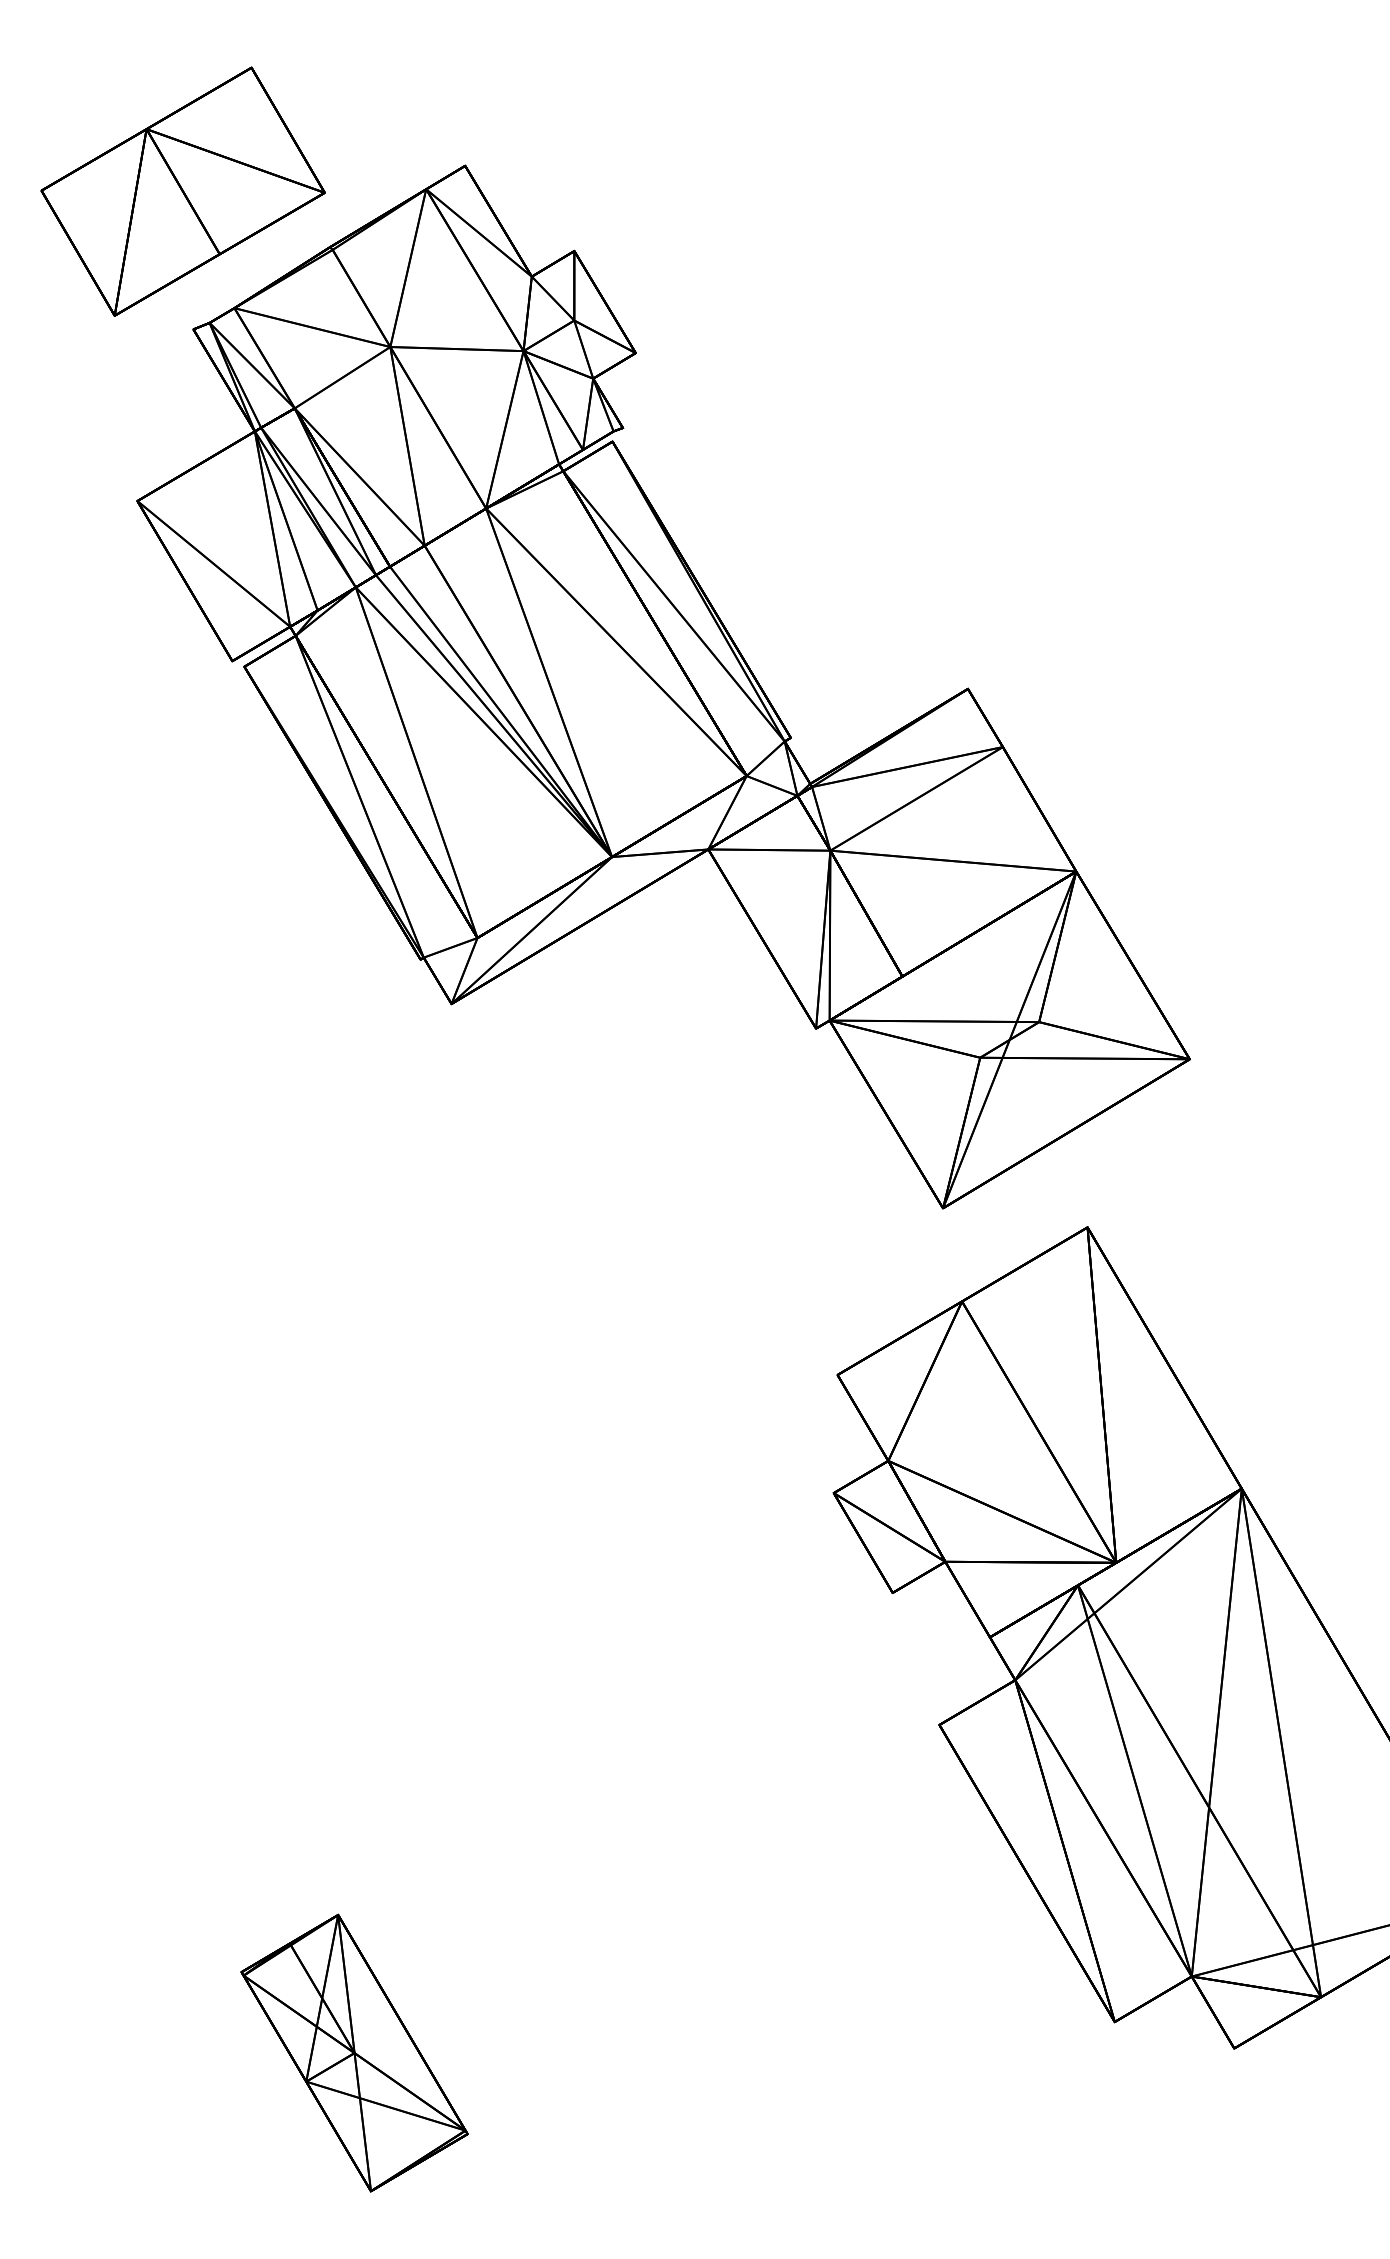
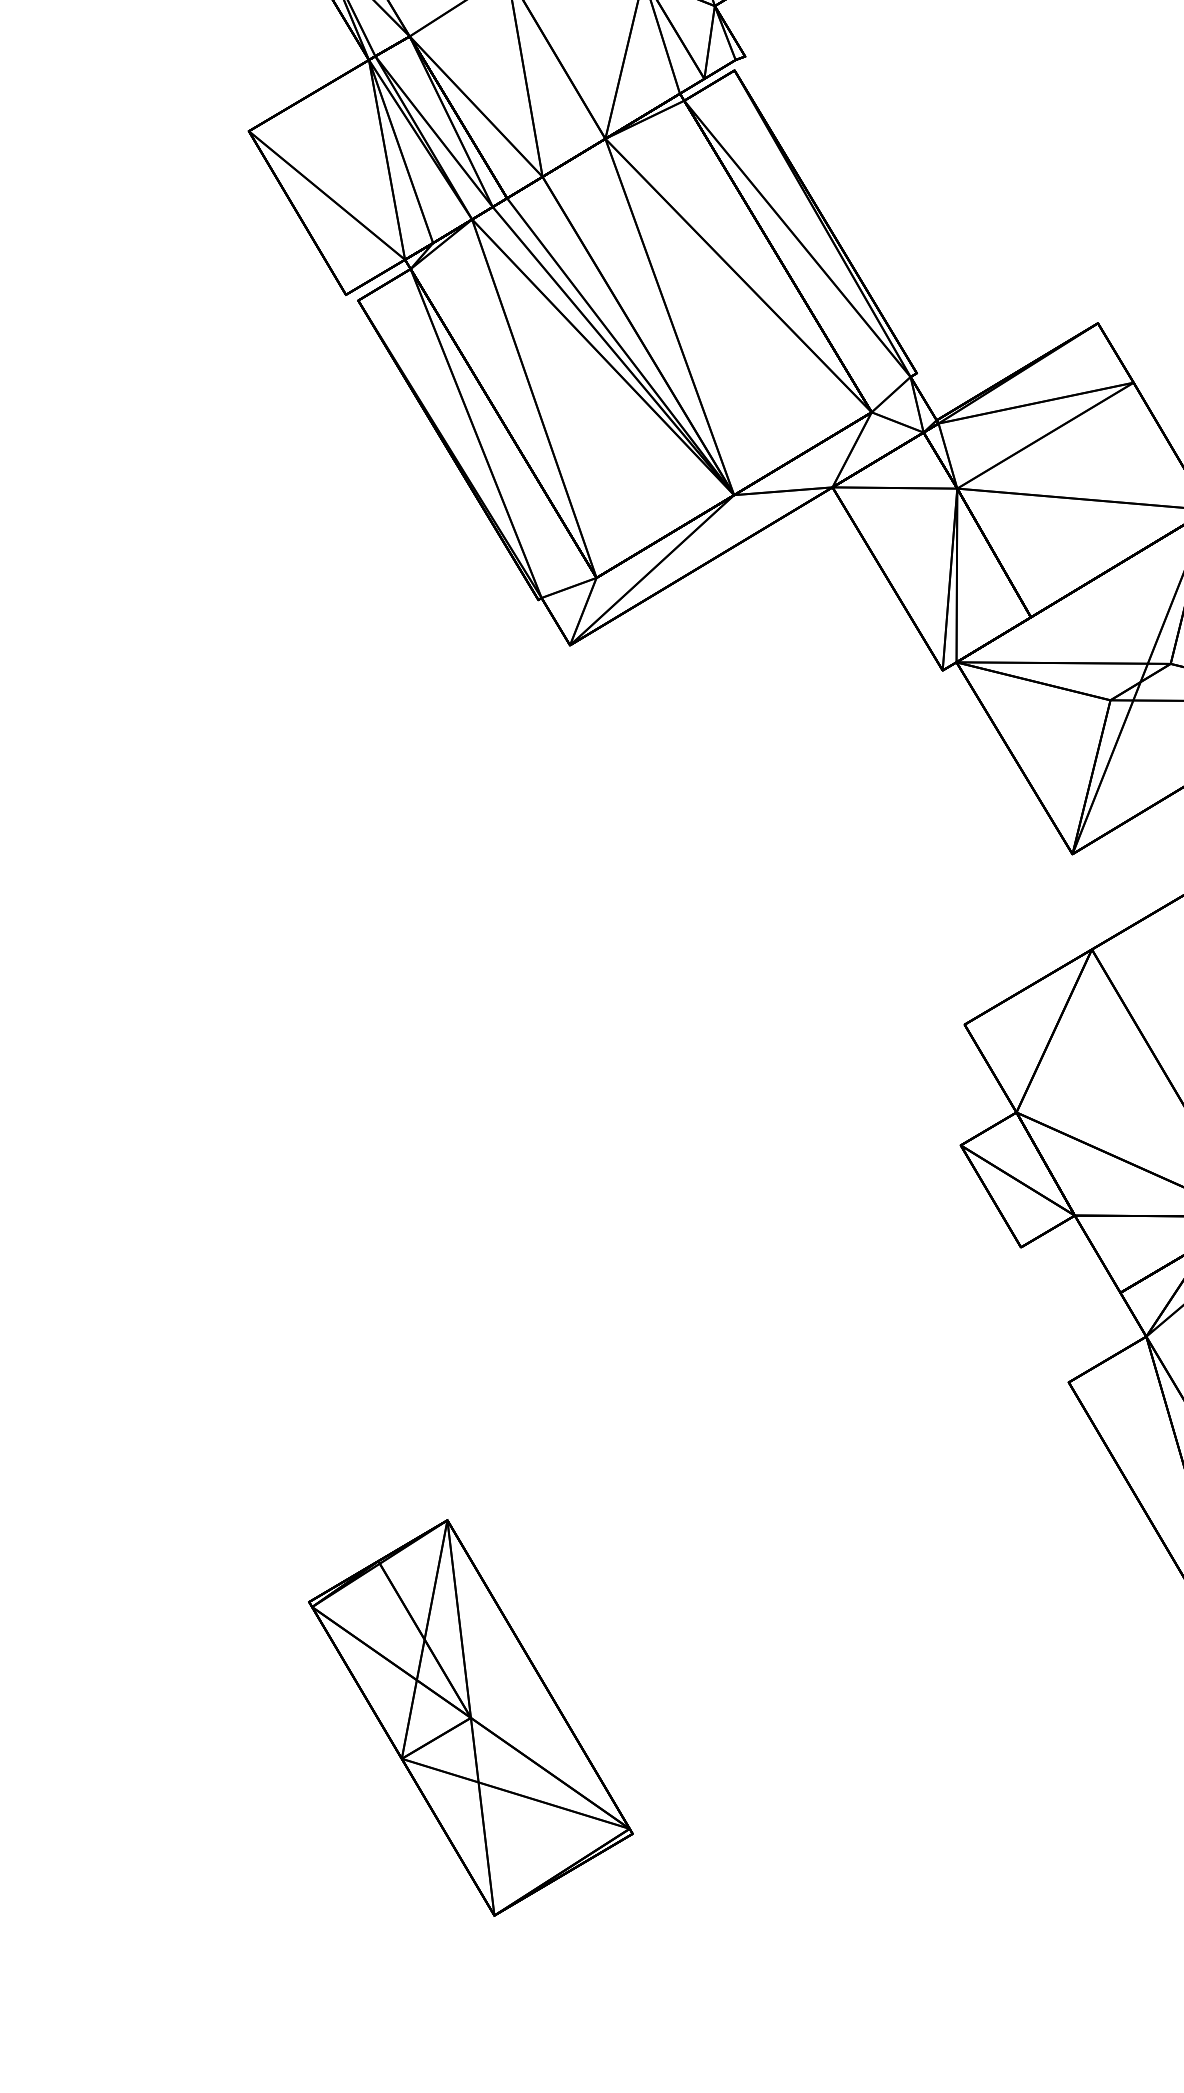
part: (354, 2052) -> (470, 1717), size x1.4

